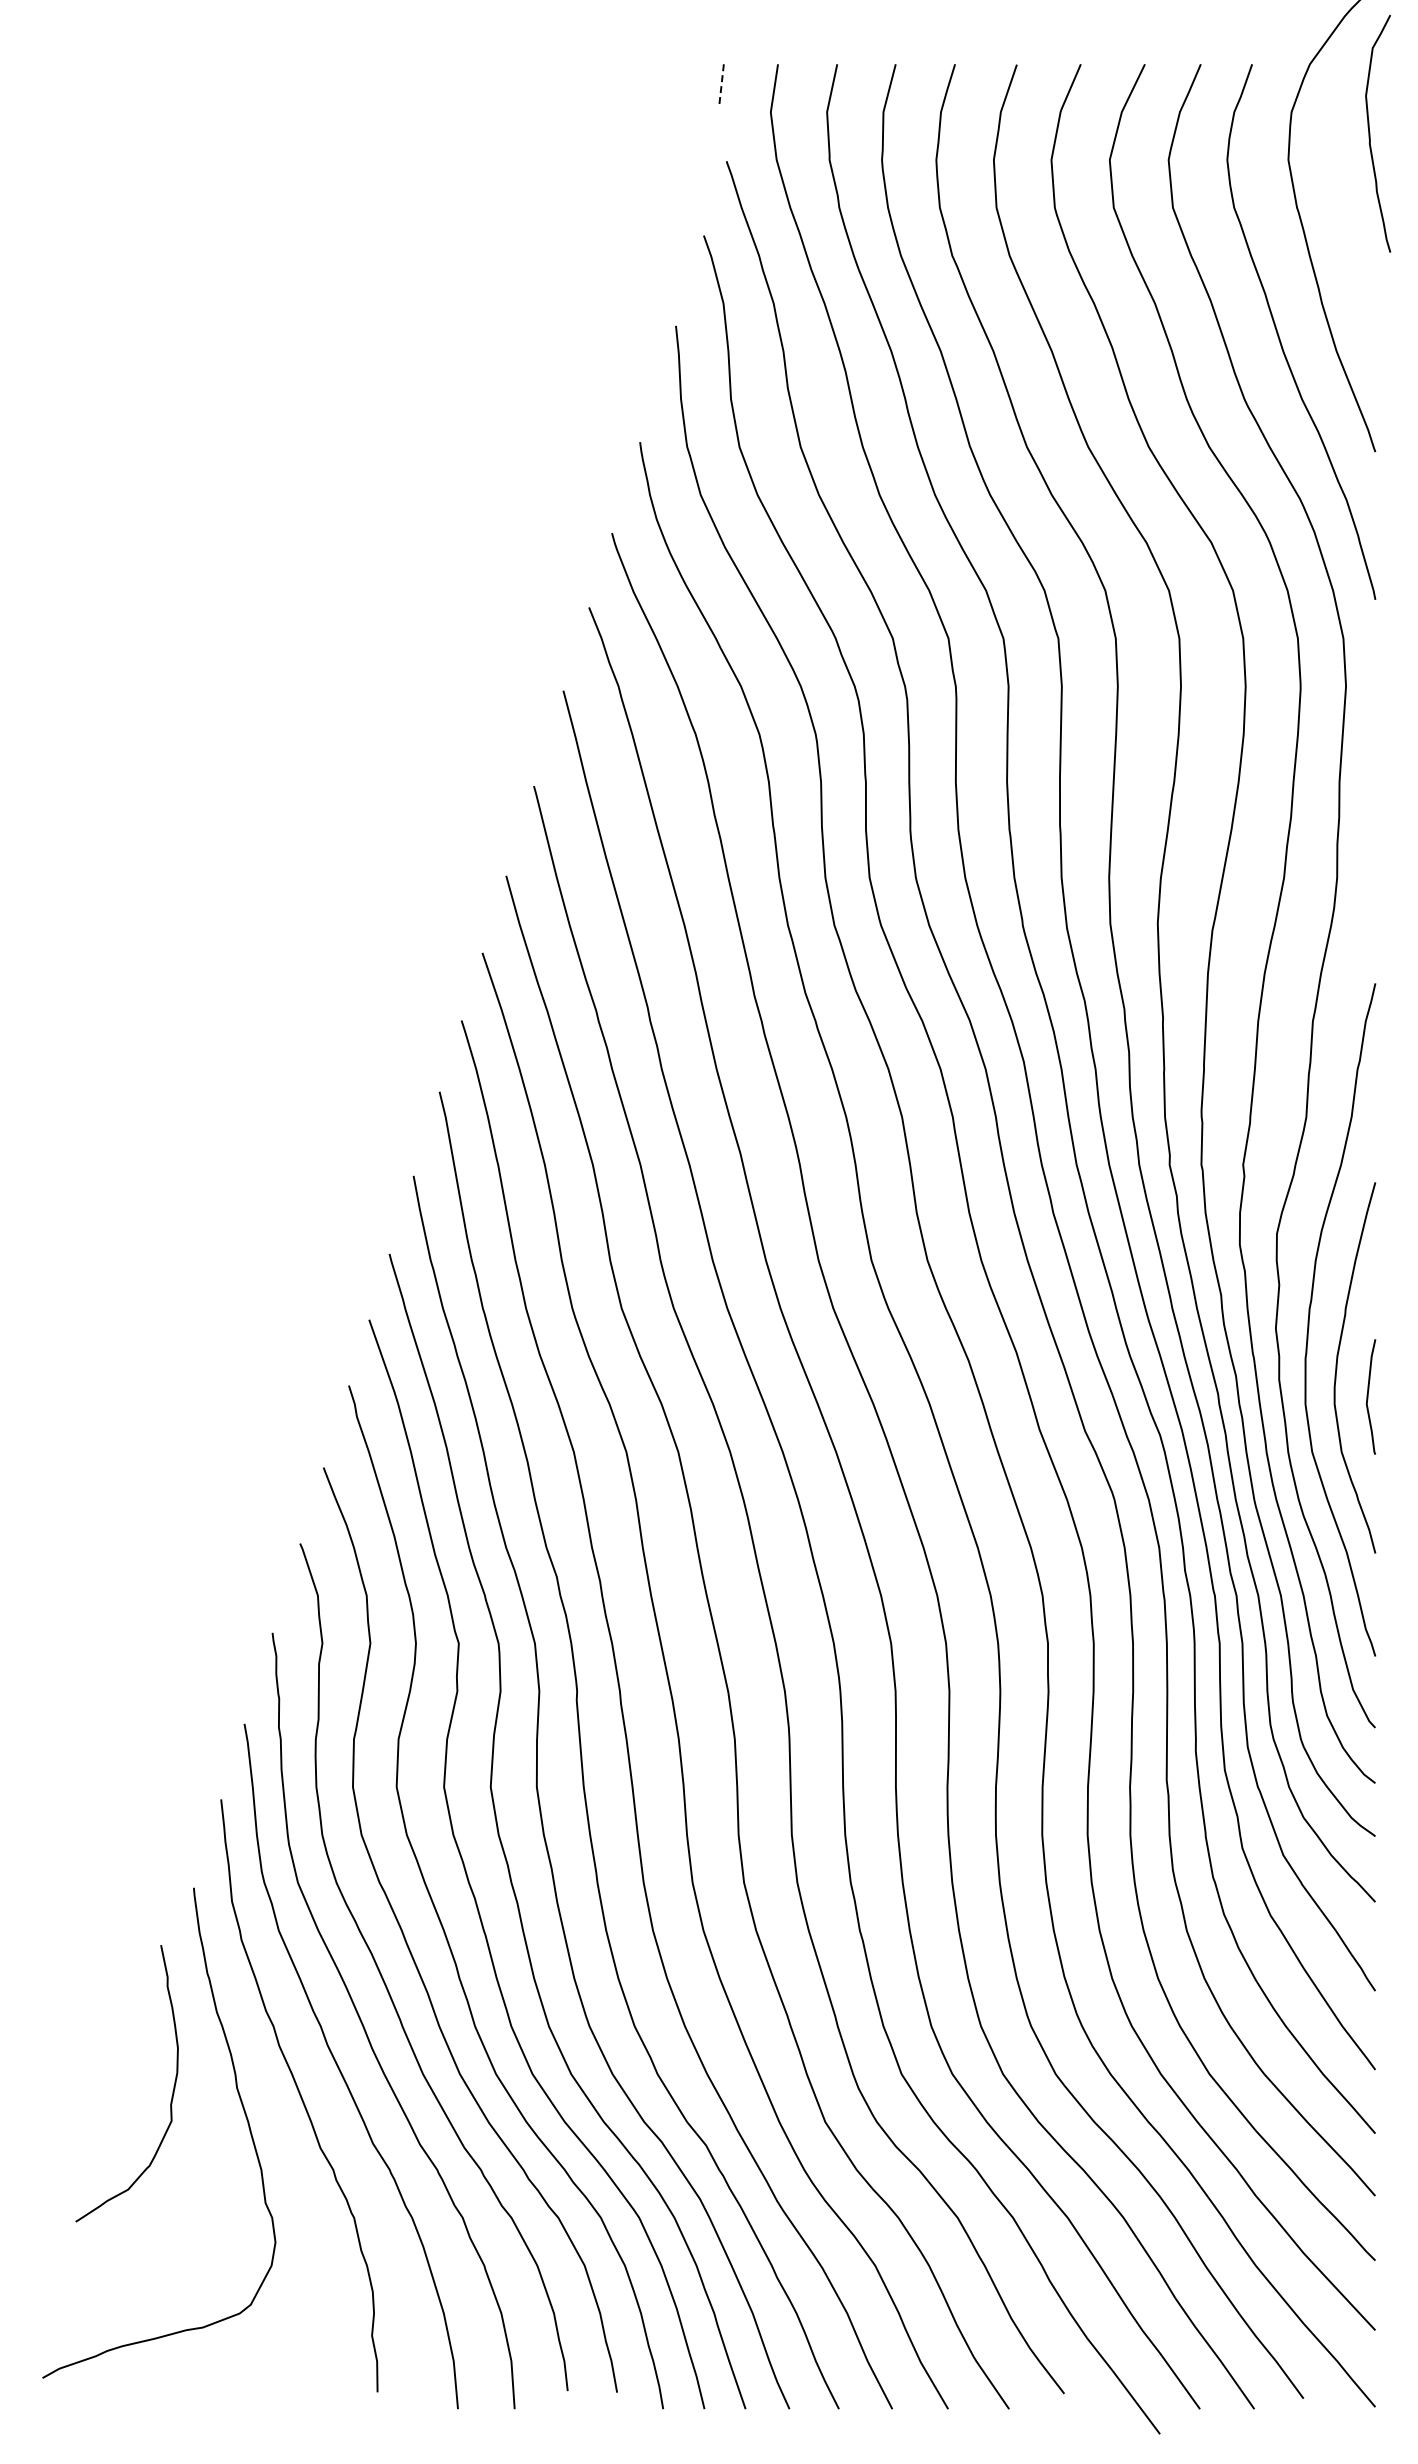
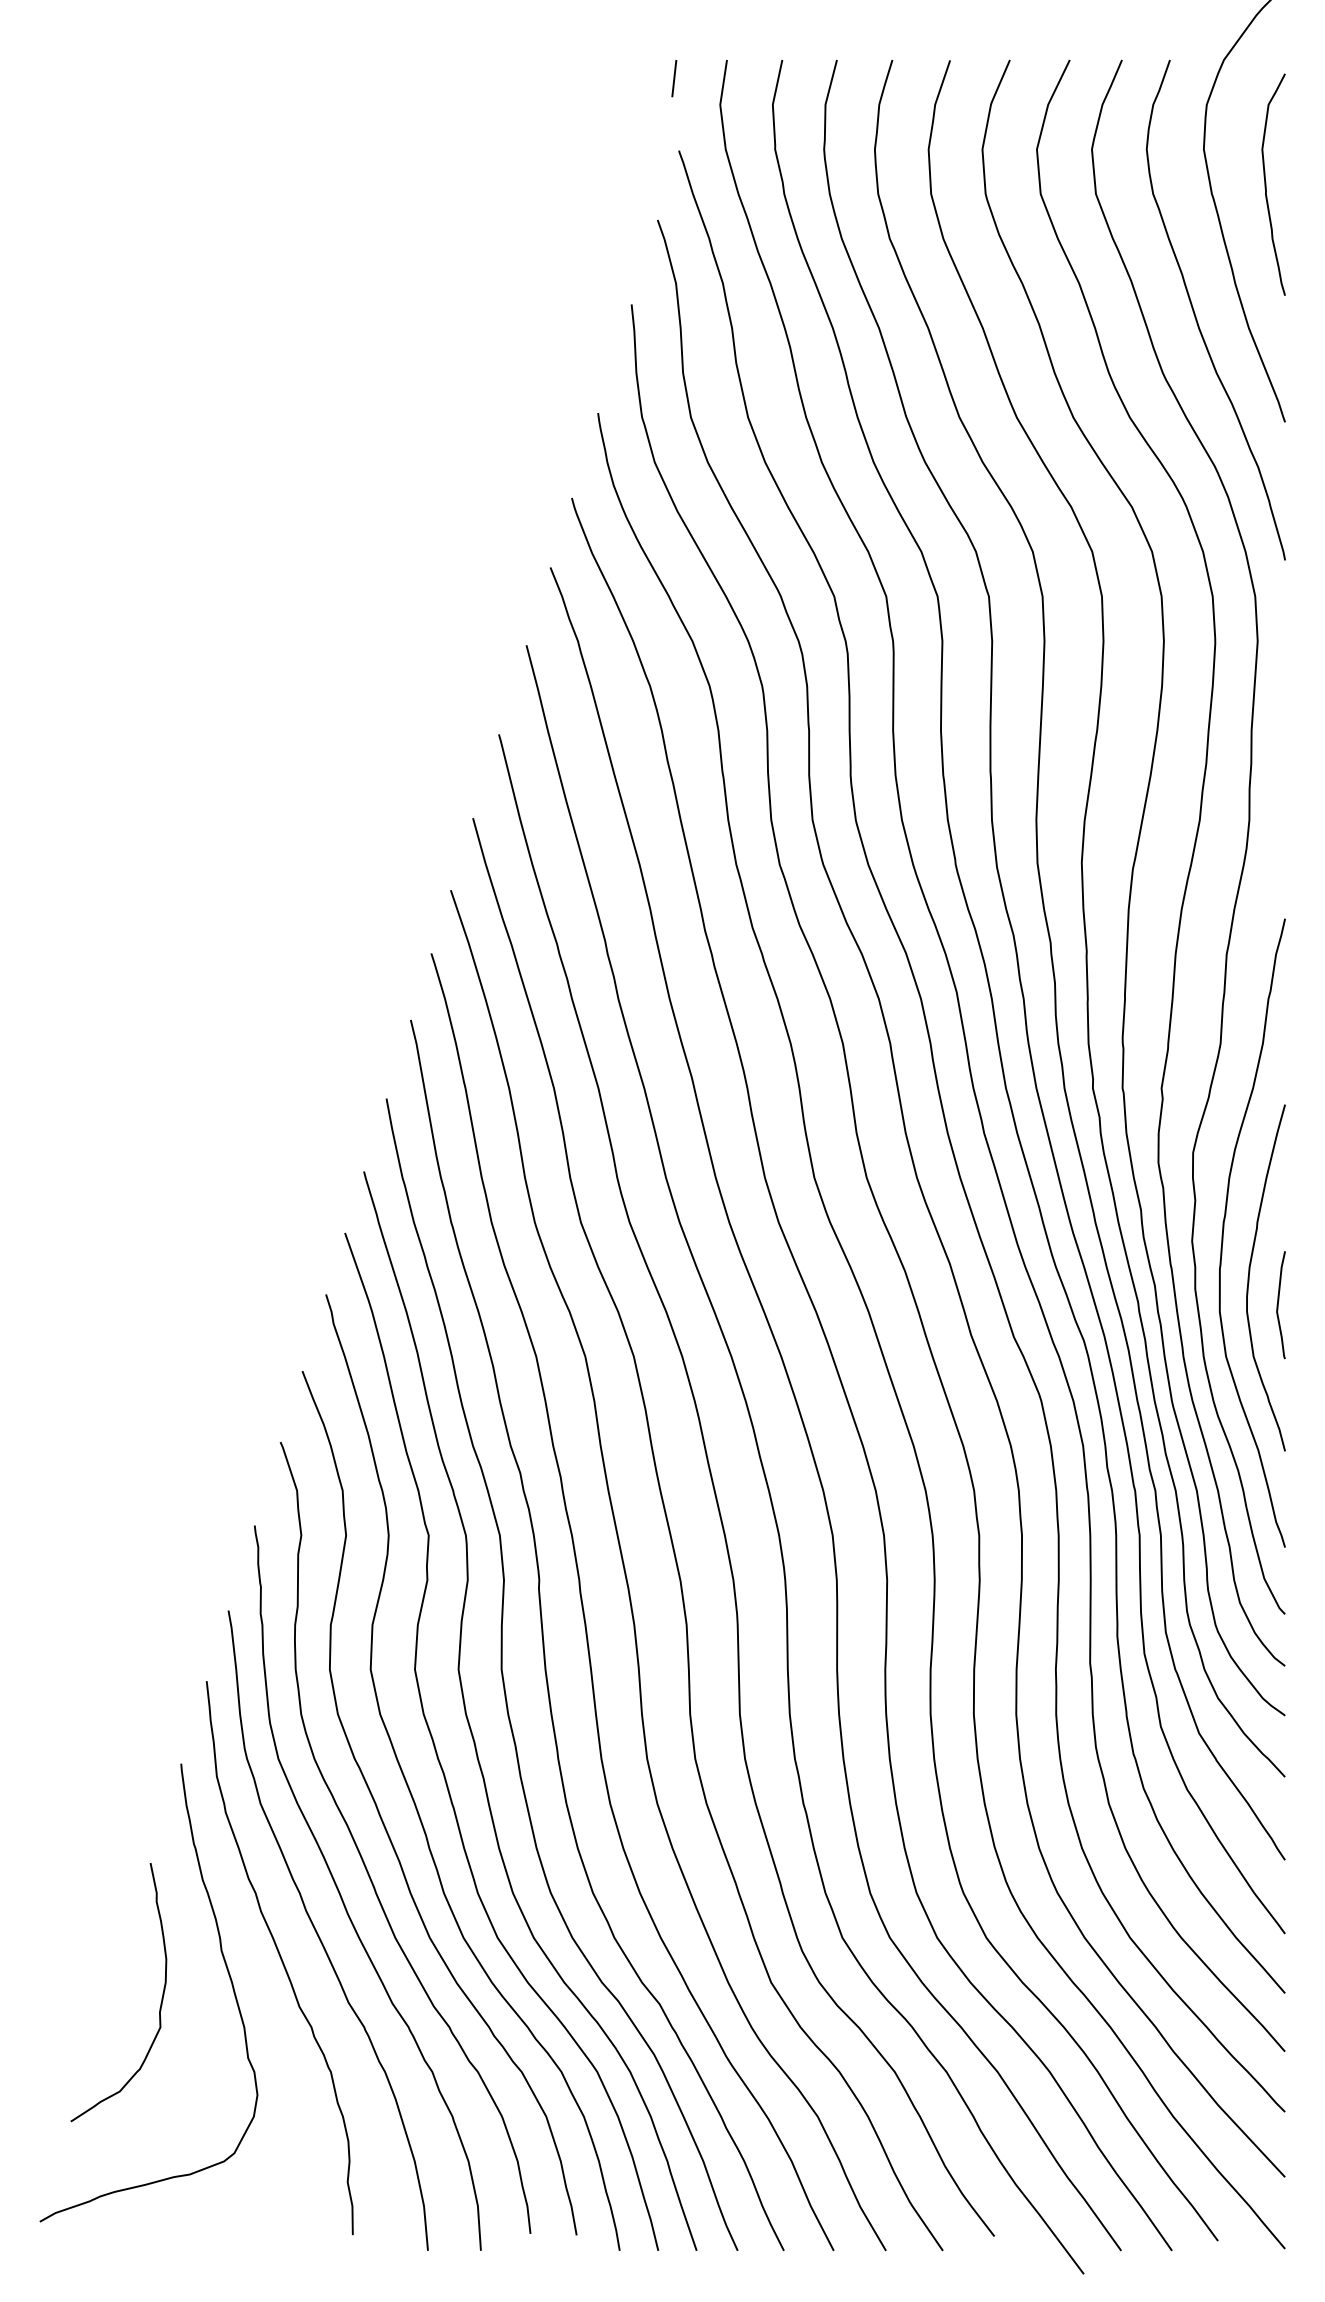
line: (721, 84) -> (674, 78), dashed -> solid
curve: (1370, 133) -> (1266, 184), moved
curve: (172, 2091) -> (161, 1999), moved

